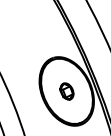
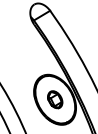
part: (67, 91) -> (55, 99), size x1.43

